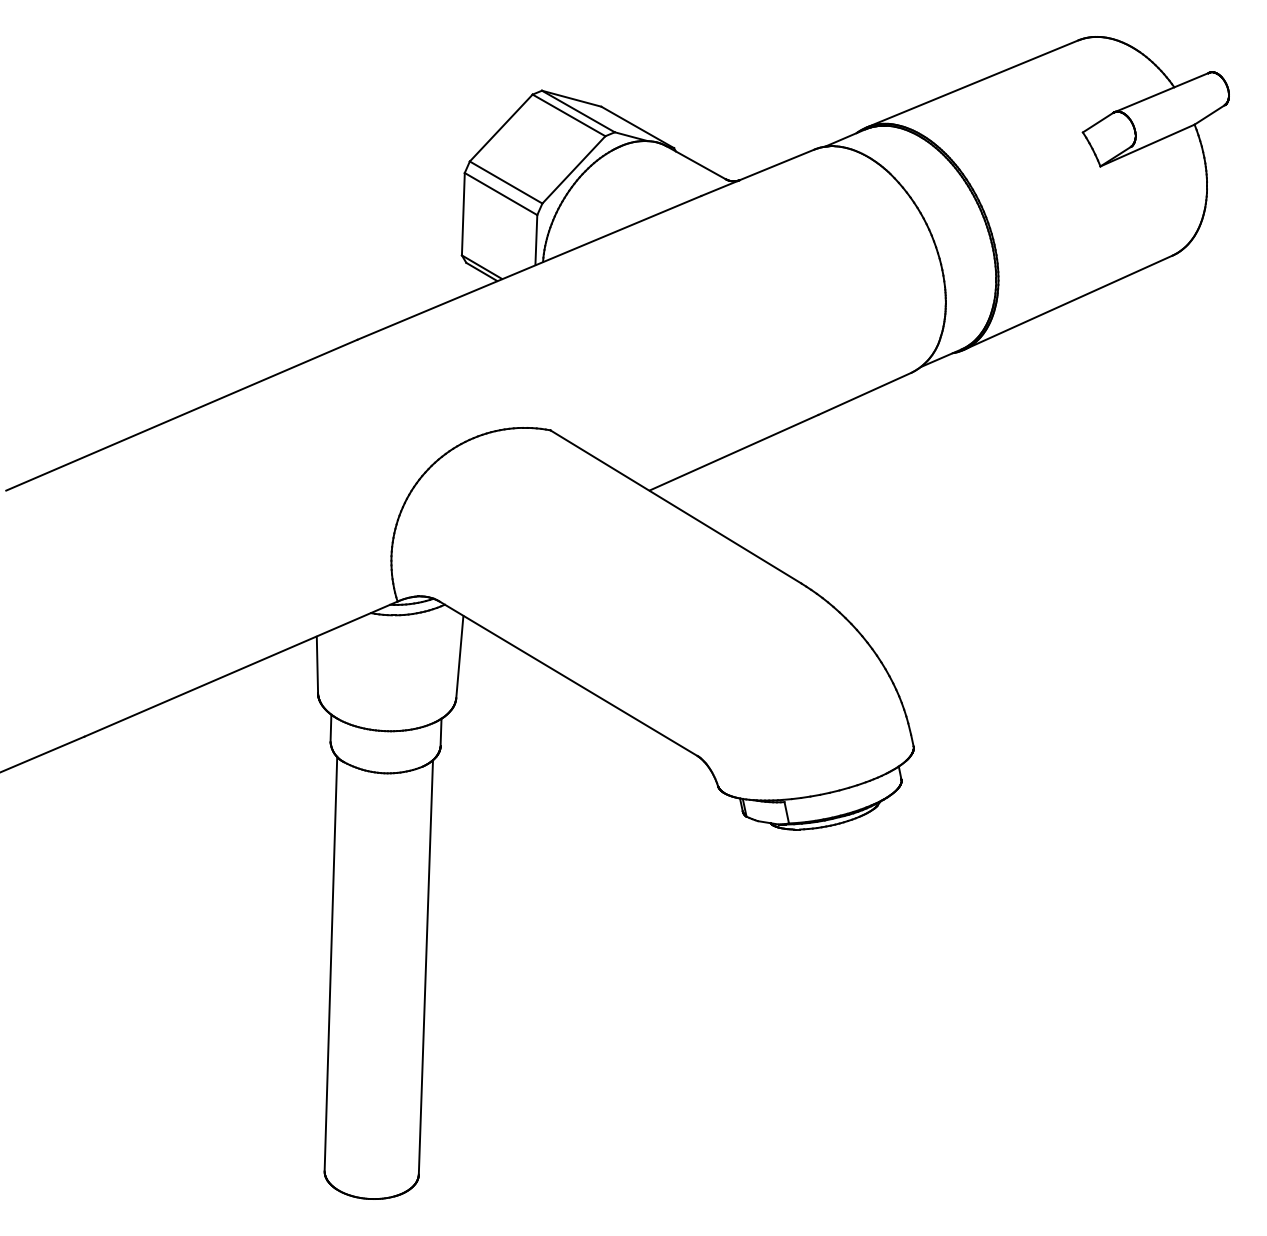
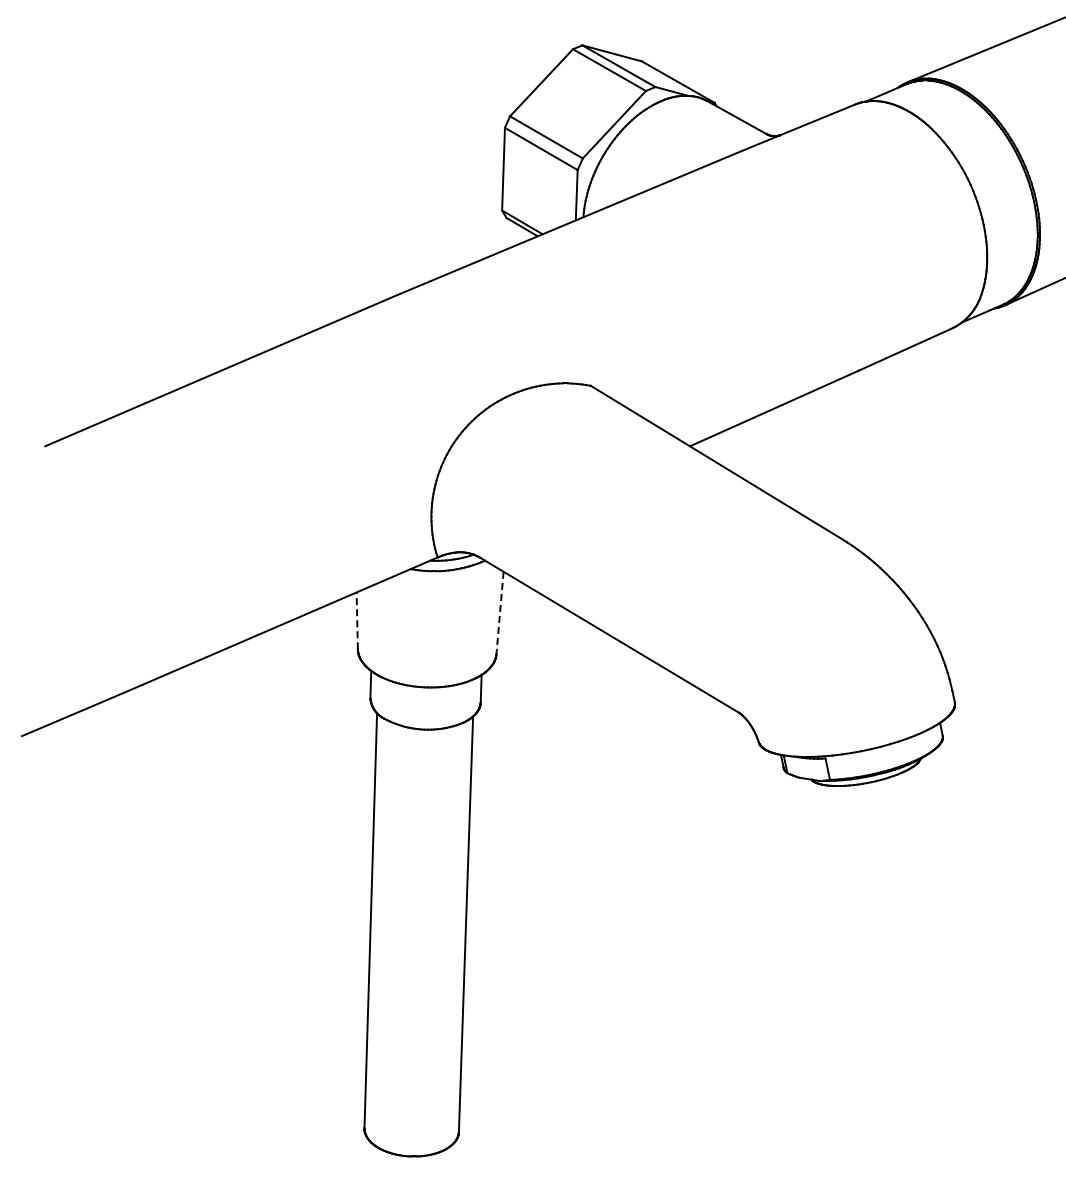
line: (459, 657) -> (499, 613), solid -> dashed
line: (317, 664) -> (357, 620), solid -> dashed

